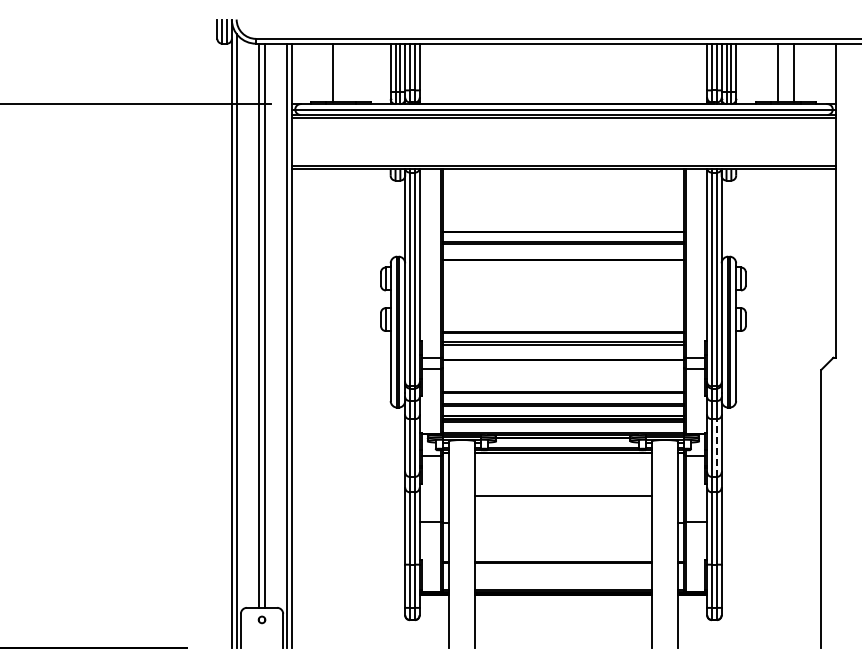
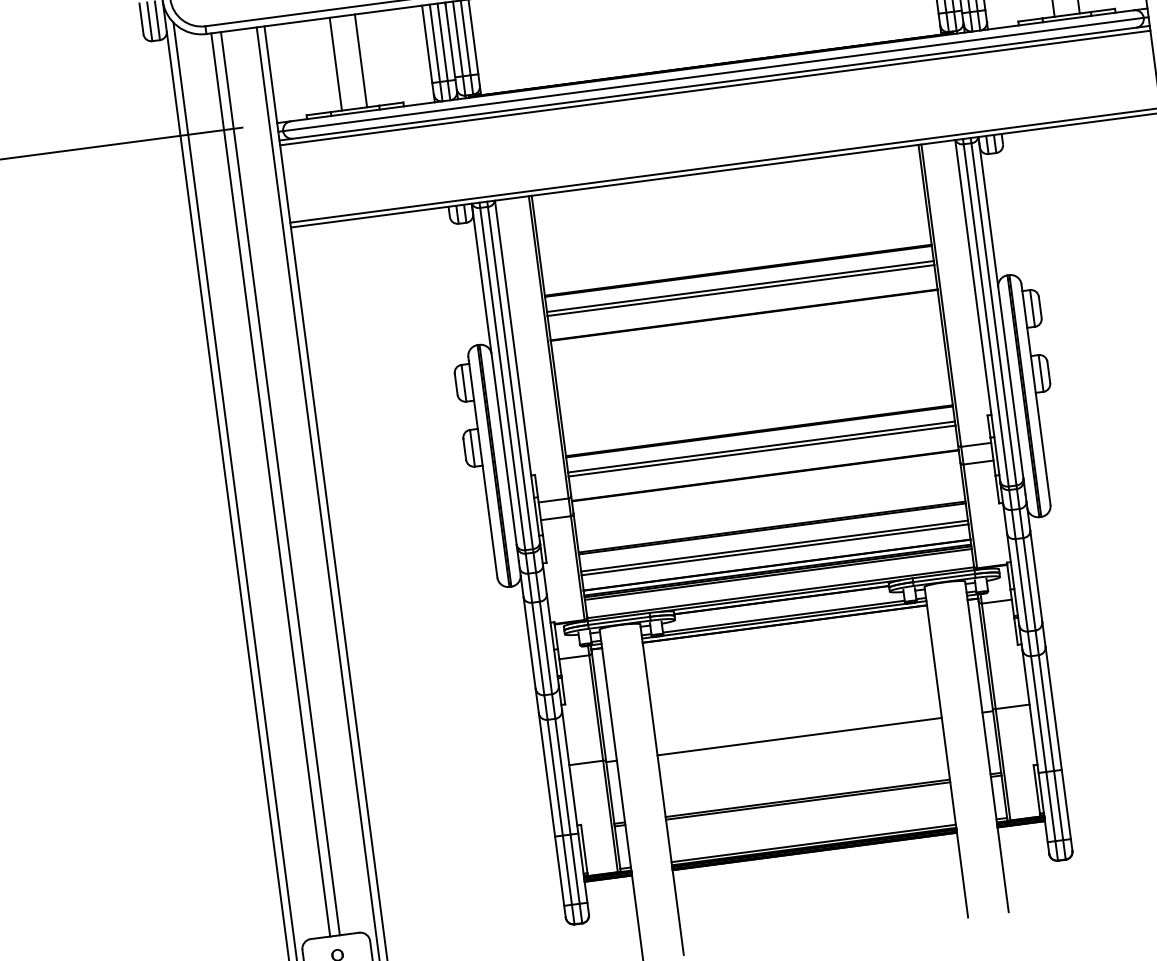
line: (348, 72) -> (360, 60), added
line: (716, 448) -> (1029, 585), dashed -> solid
line: (563, 496) -> (799, 737), moved

